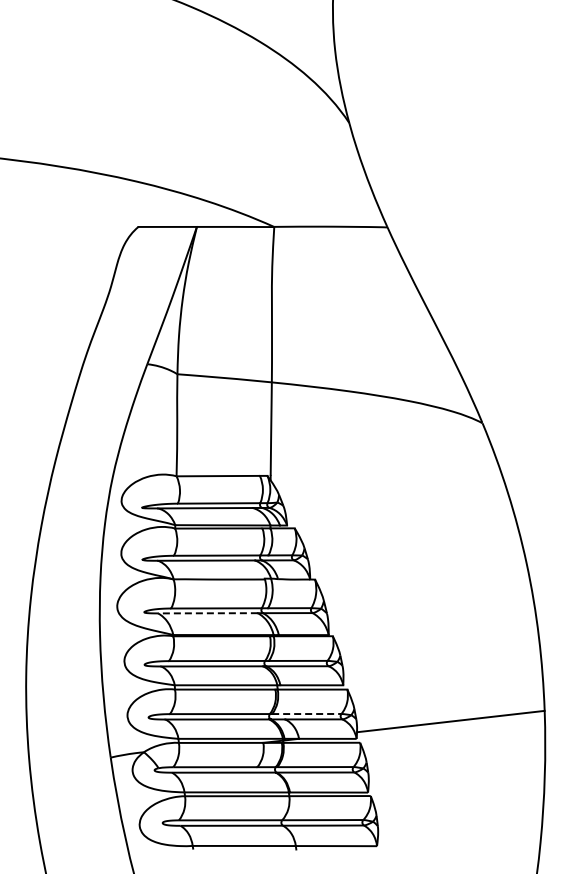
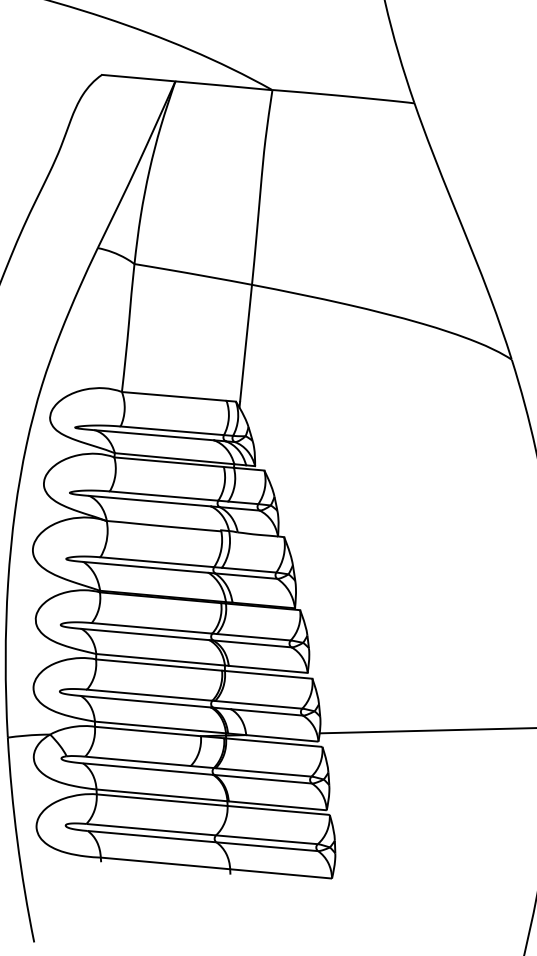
line: (208, 613) -> (146, 567), dashed -> solid
line: (306, 714) -> (258, 705), dashed -> solid

